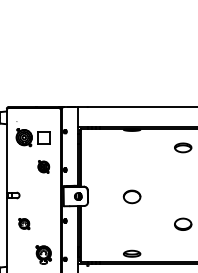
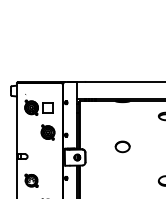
part: (43, 166) -> (47, 132), size x1.43
part: (131, 196) -> (122, 146), moved
part: (24, 223) -> (31, 180), size x1.43

